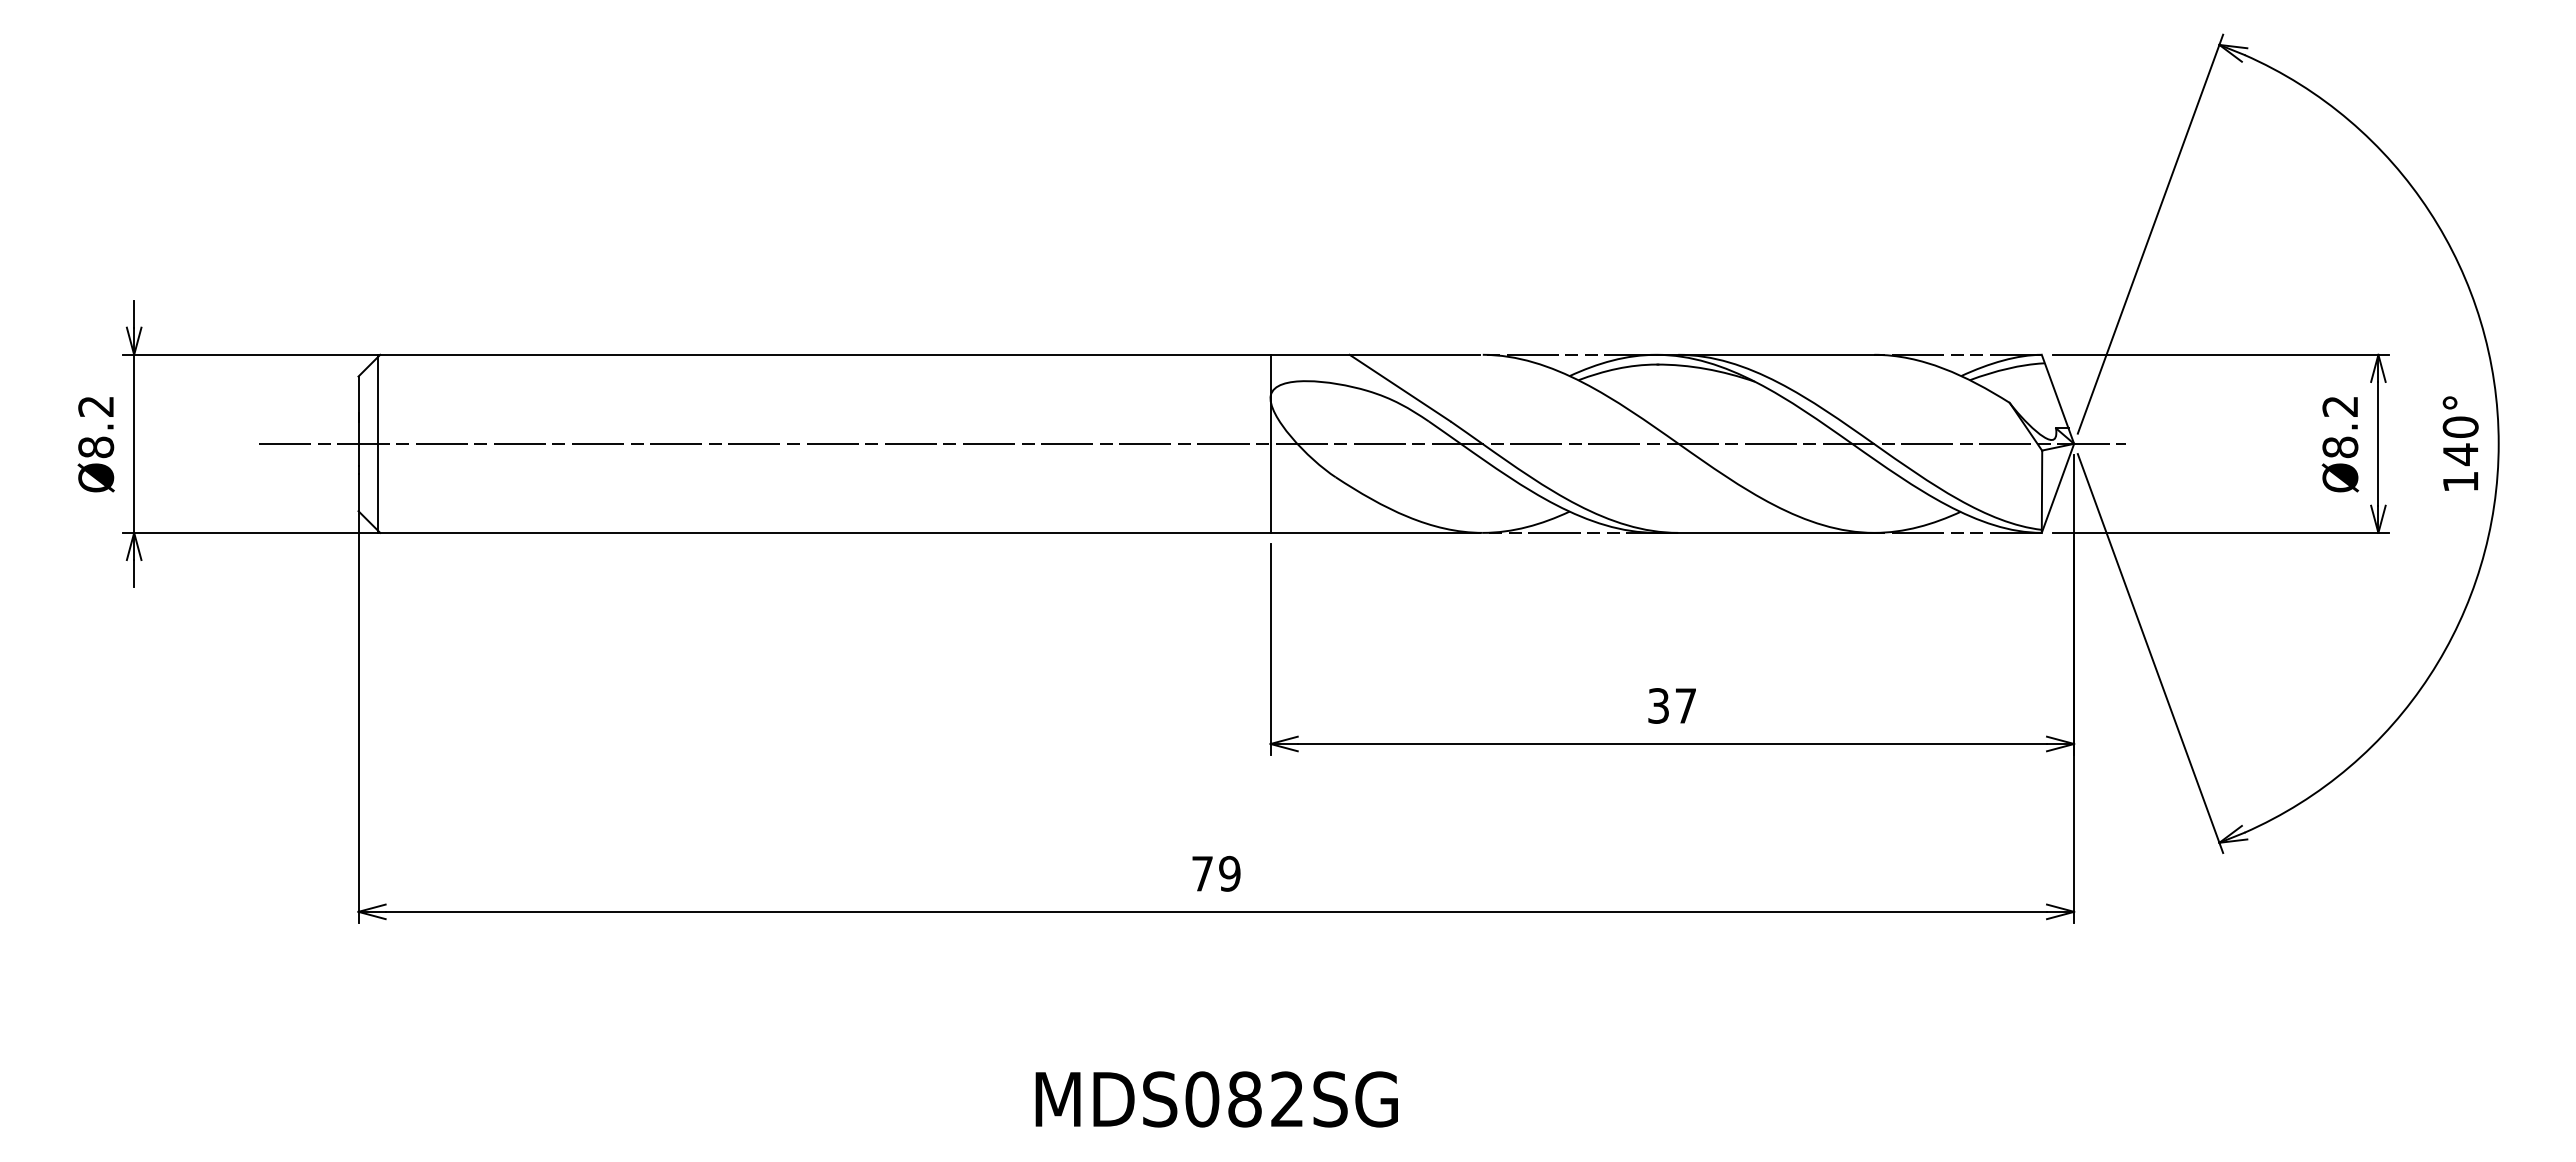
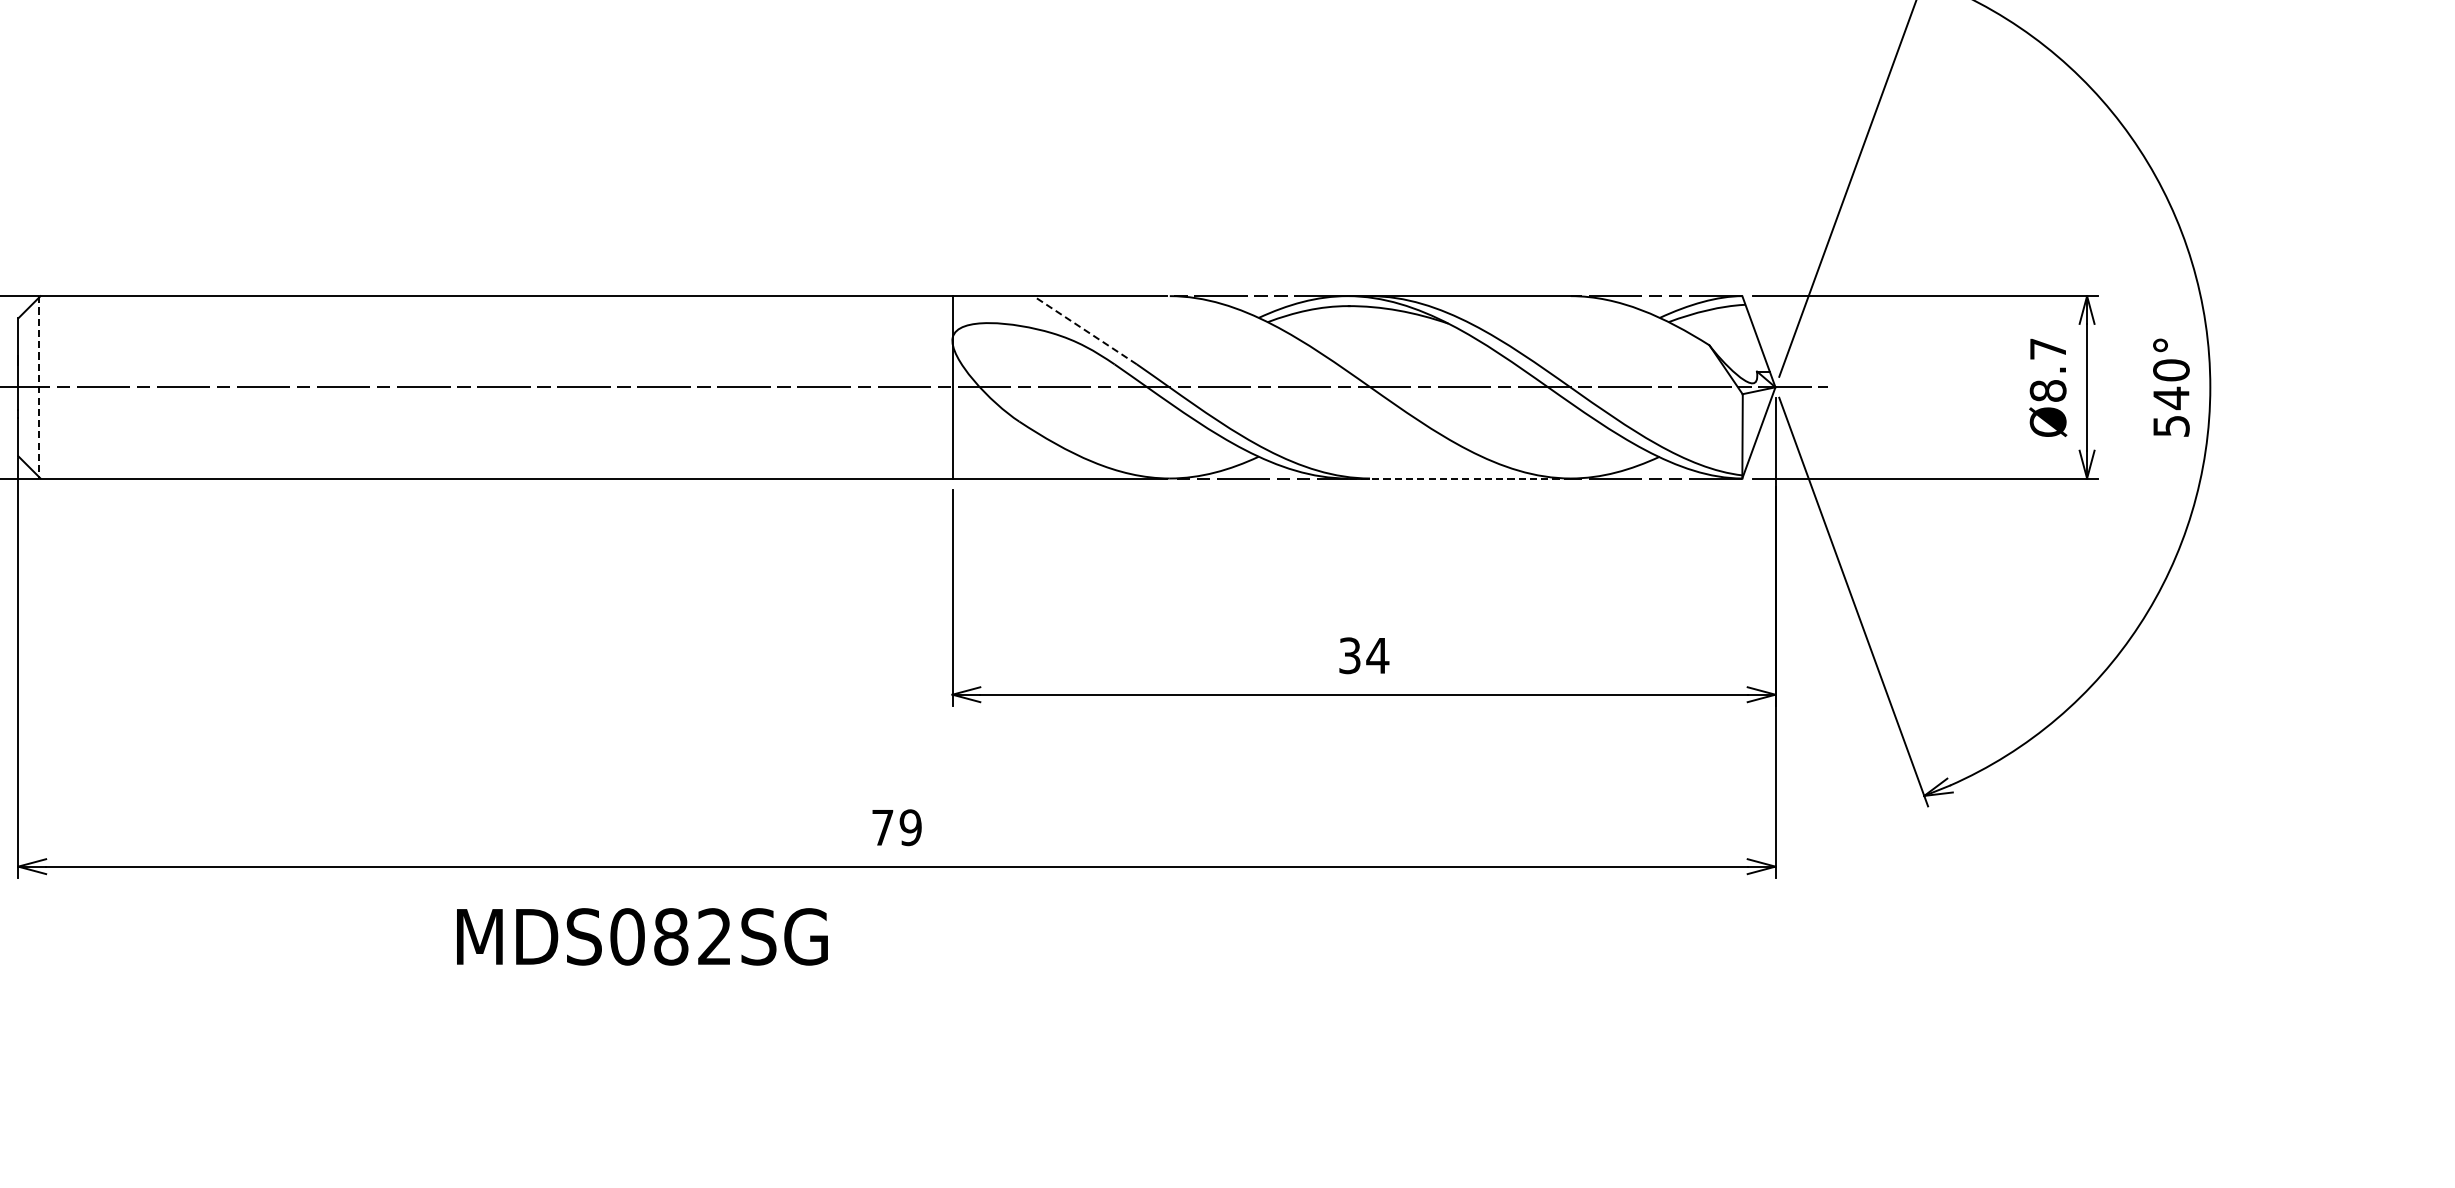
line: (1400, 388) -> (1085, 330), solid -> dashed
text: (2339, 406) -> (2047, 349), Ø8.2 -> Ø8.7
line: (378, 444) -> (38, 387), solid -> dashed
text: (2460, 482) -> (2171, 426), 140° -> 540°
line: (1765, 532) -> (1459, 478), solid -> dashed
text: (1685, 705) -> (1377, 655), 37 -> 34
text: (1216, 1099) -> (642, 936), moved

